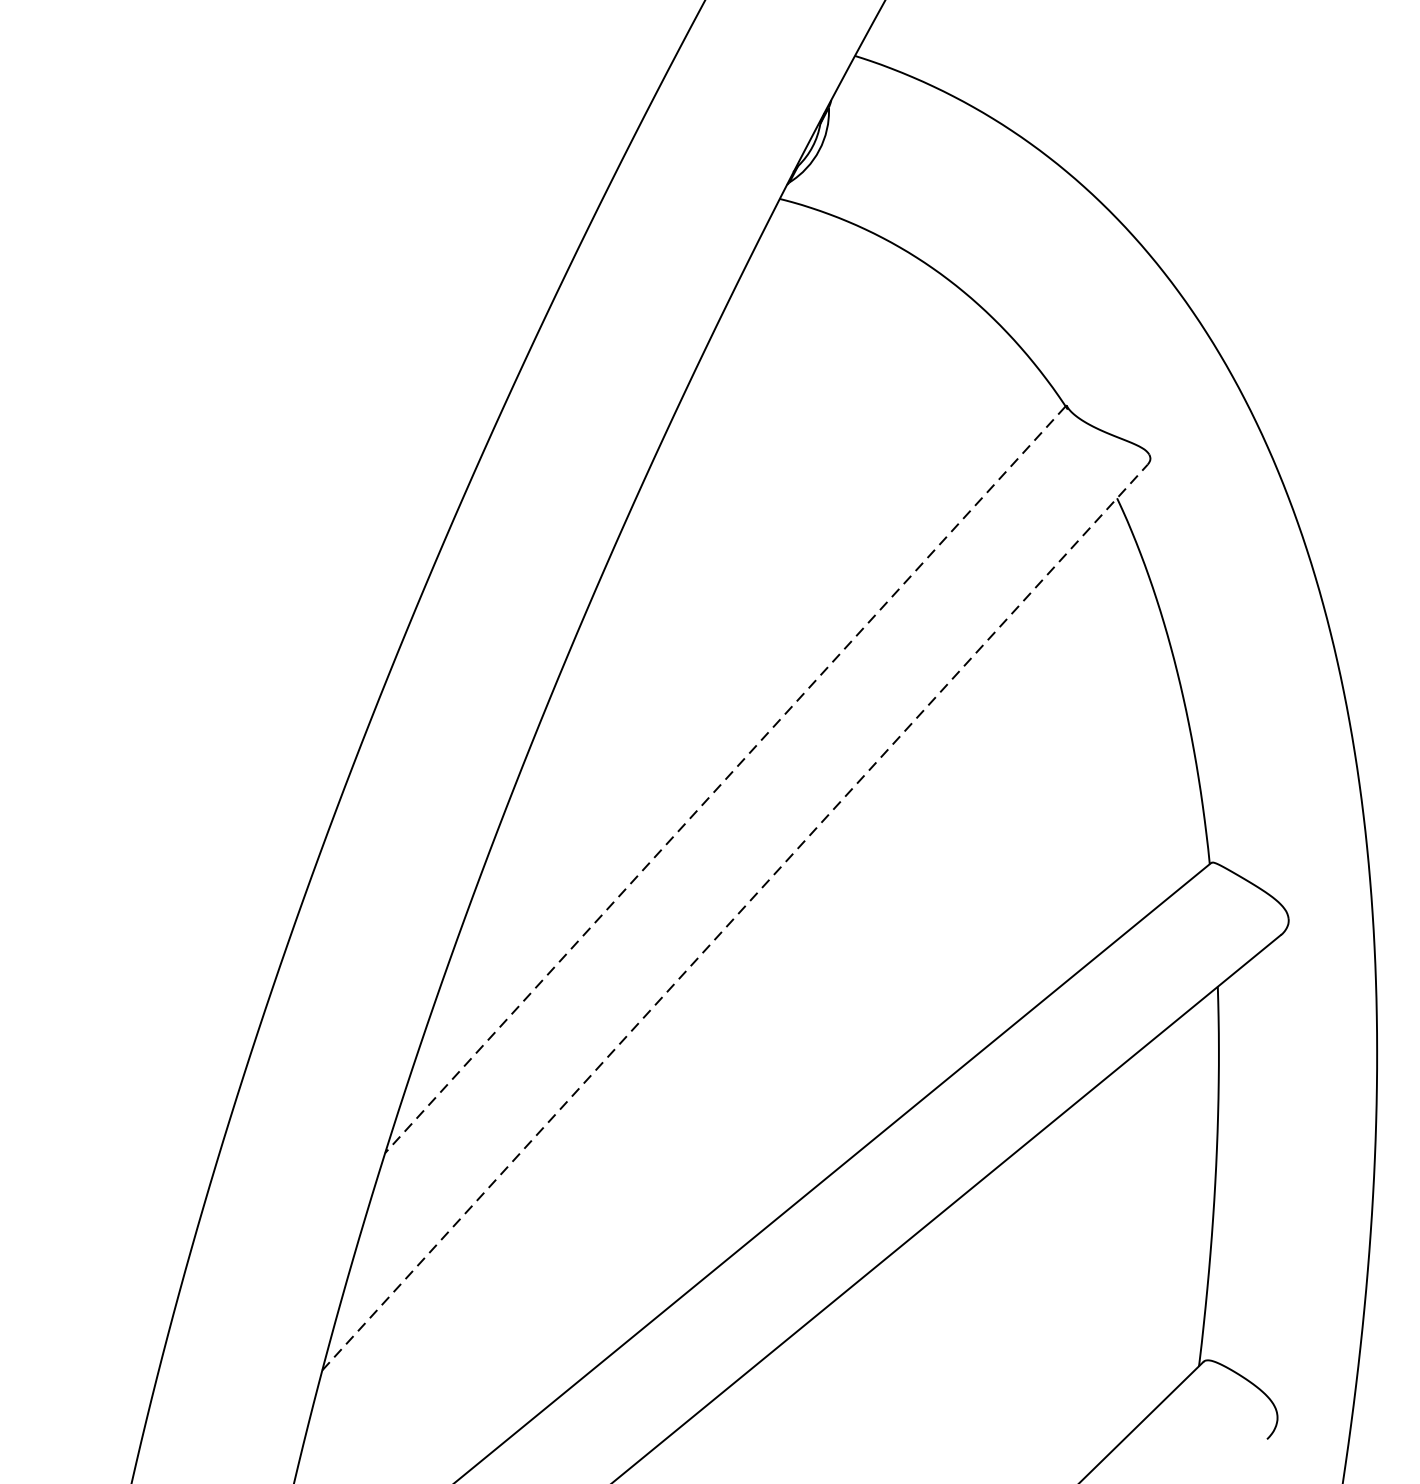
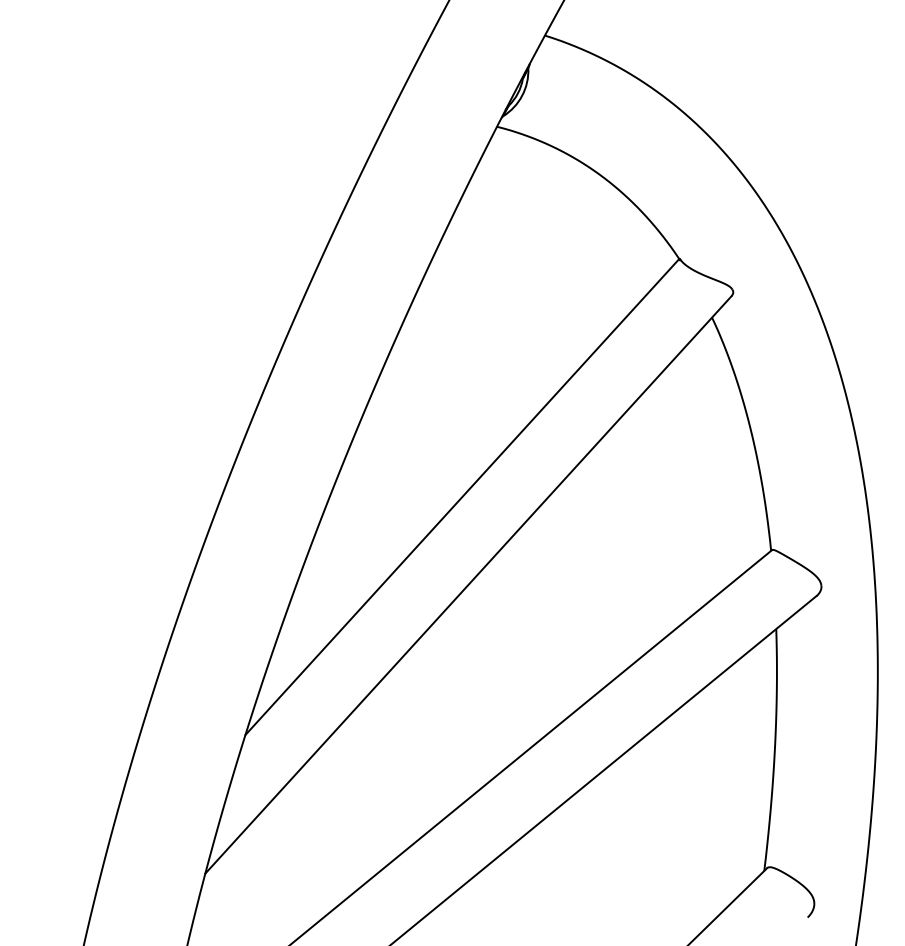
line: (725, 780) -> (462, 497), dashed -> solid
line: (735, 916) -> (468, 584), dashed -> solid

